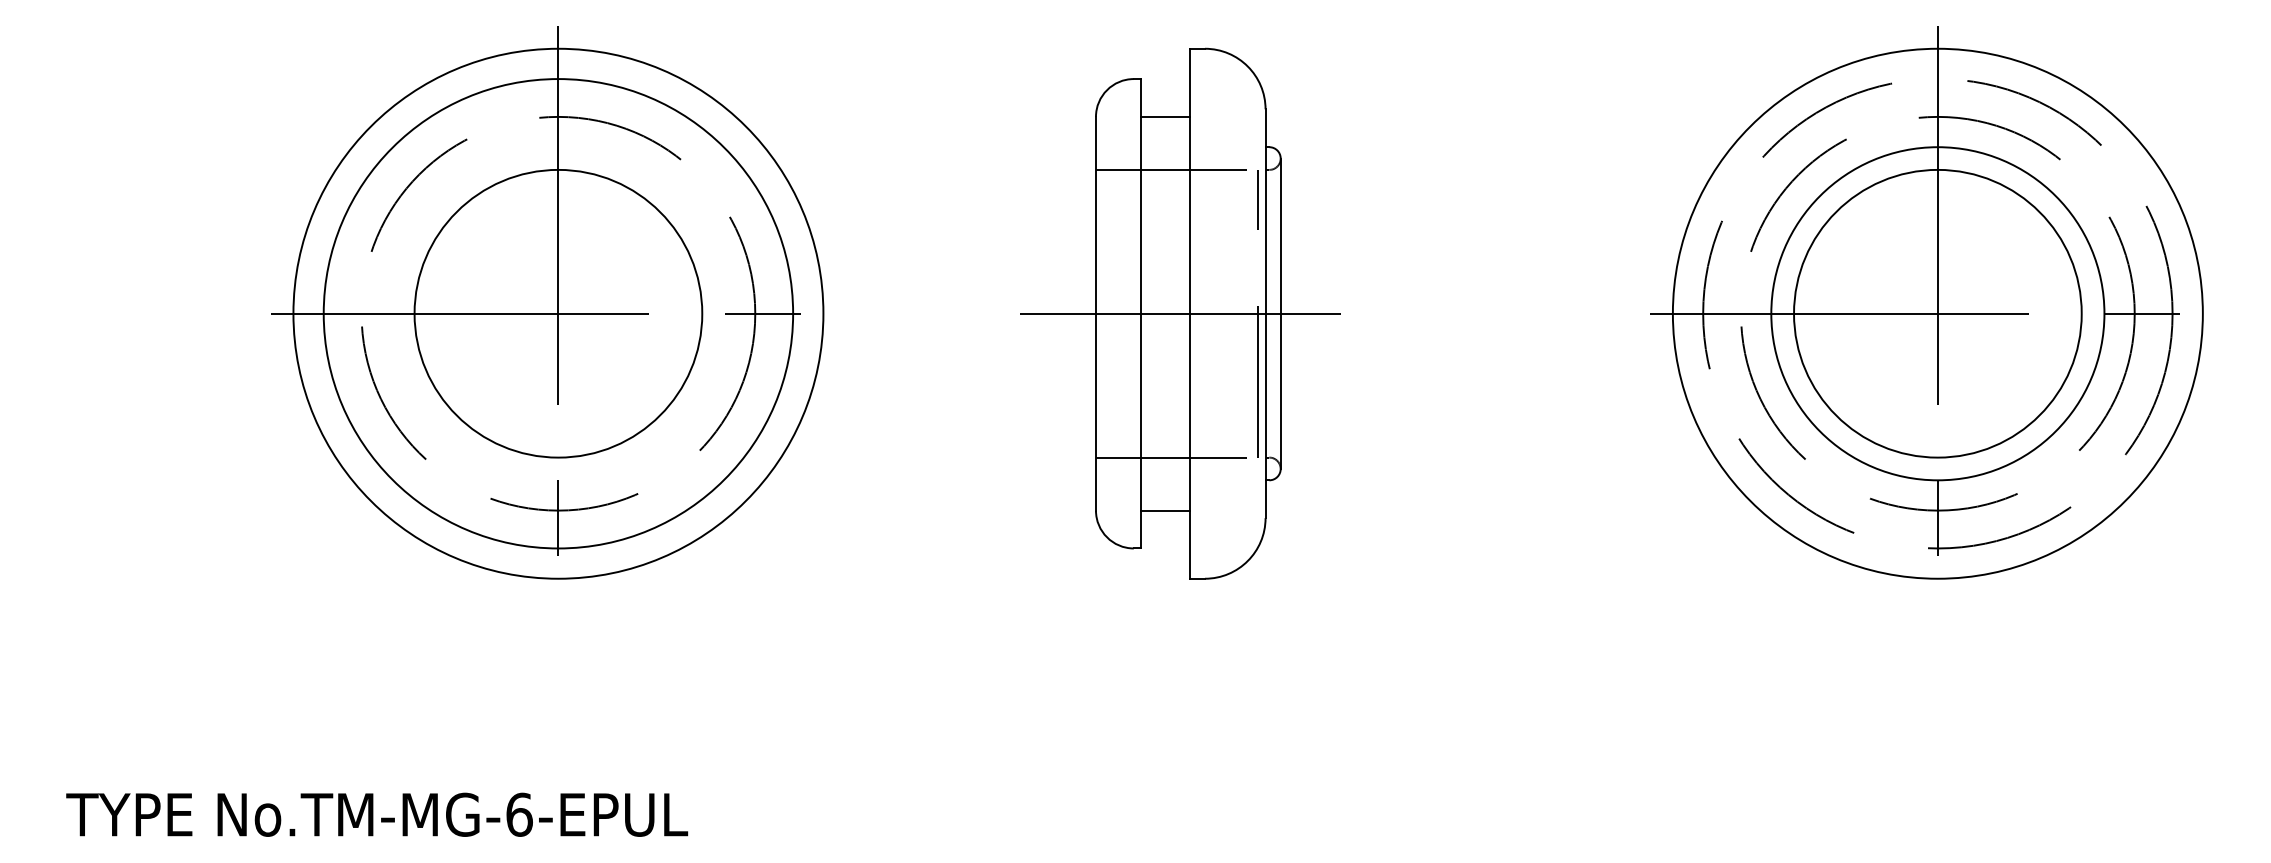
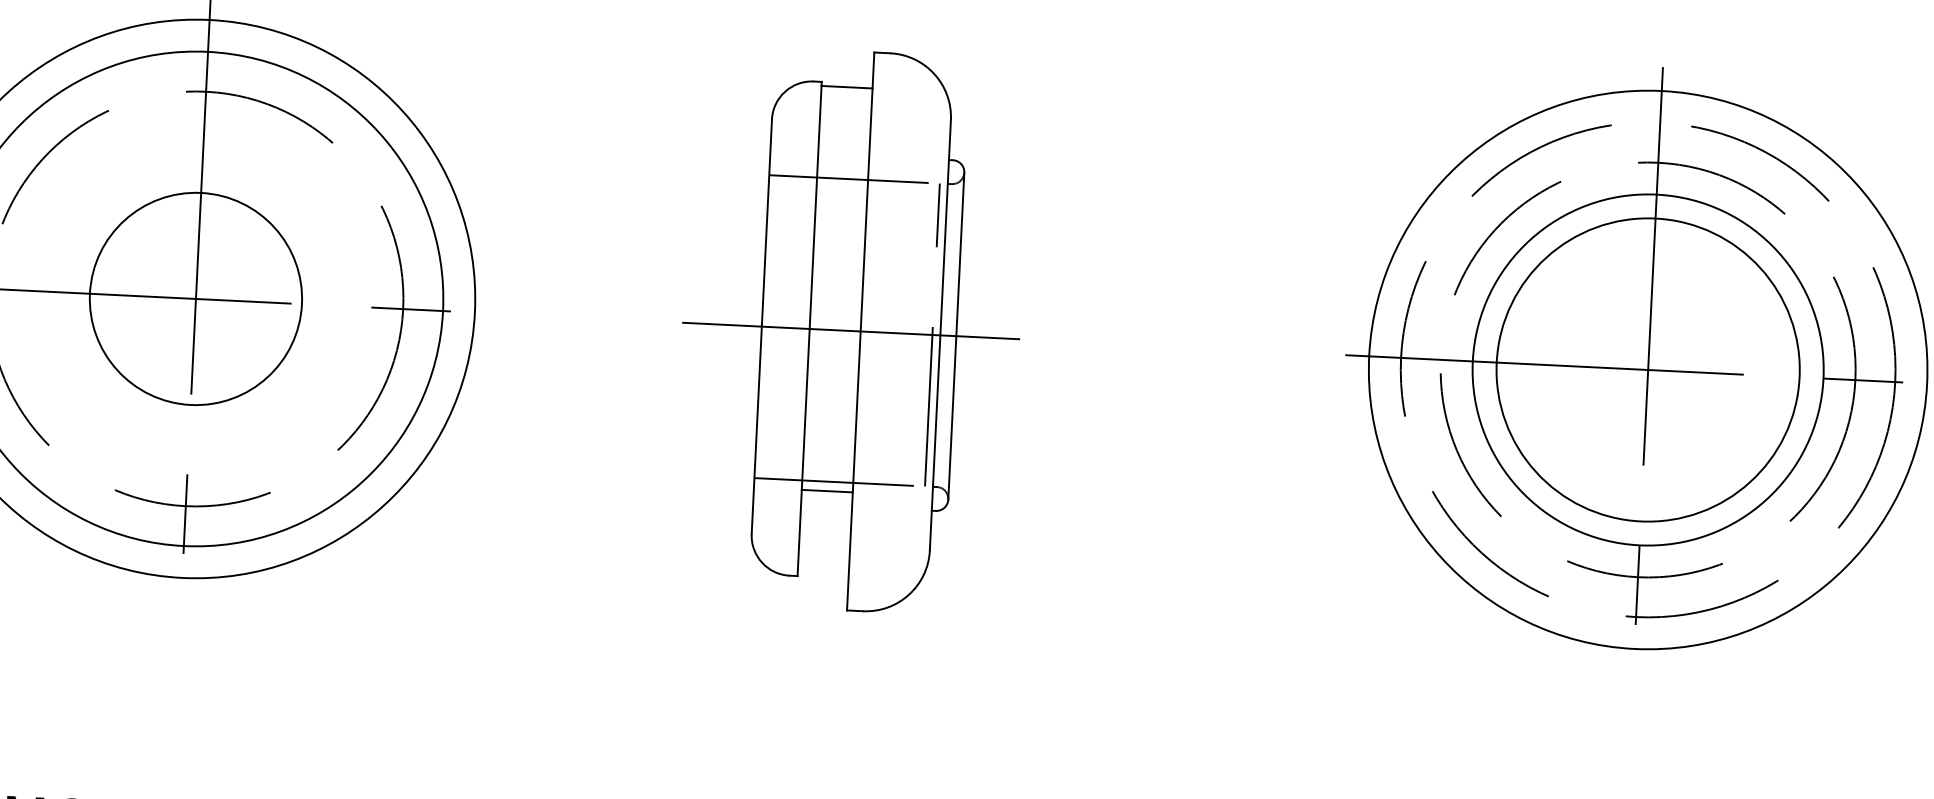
line: (1165, 116) -> (846, 86), moved
circle: (558, 313) -> (196, 298), size x0.7
line: (1165, 510) -> (827, 491), moved

